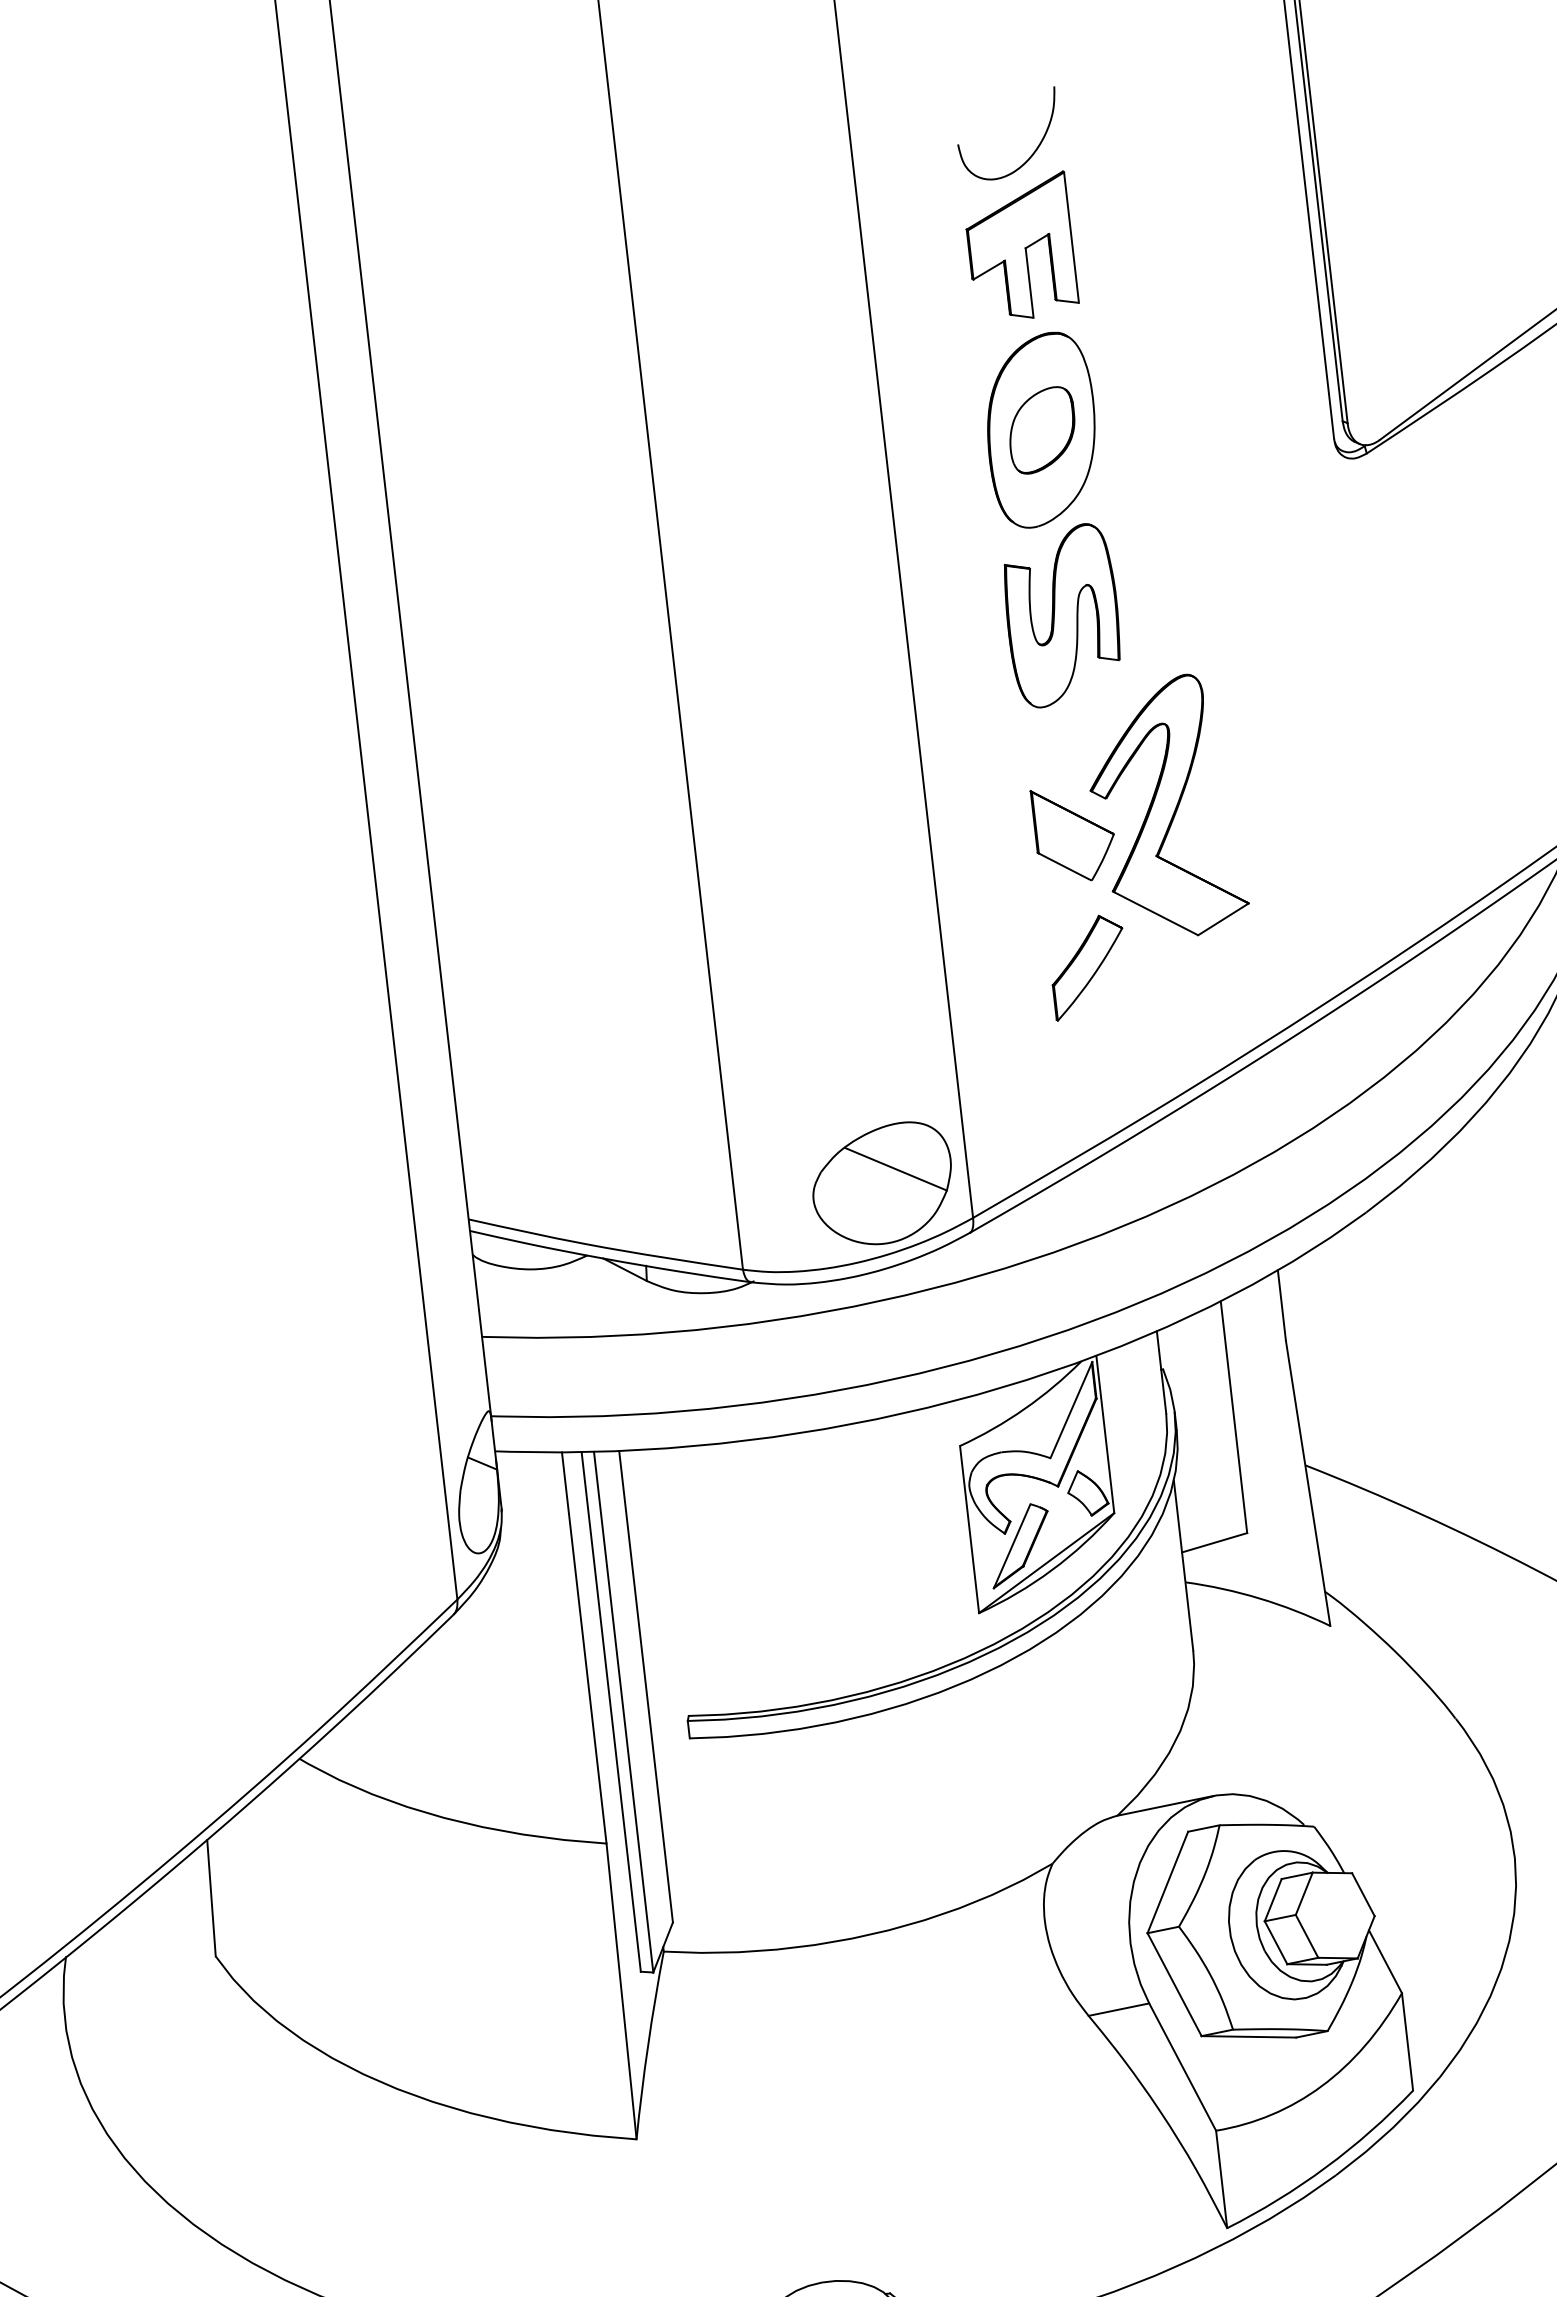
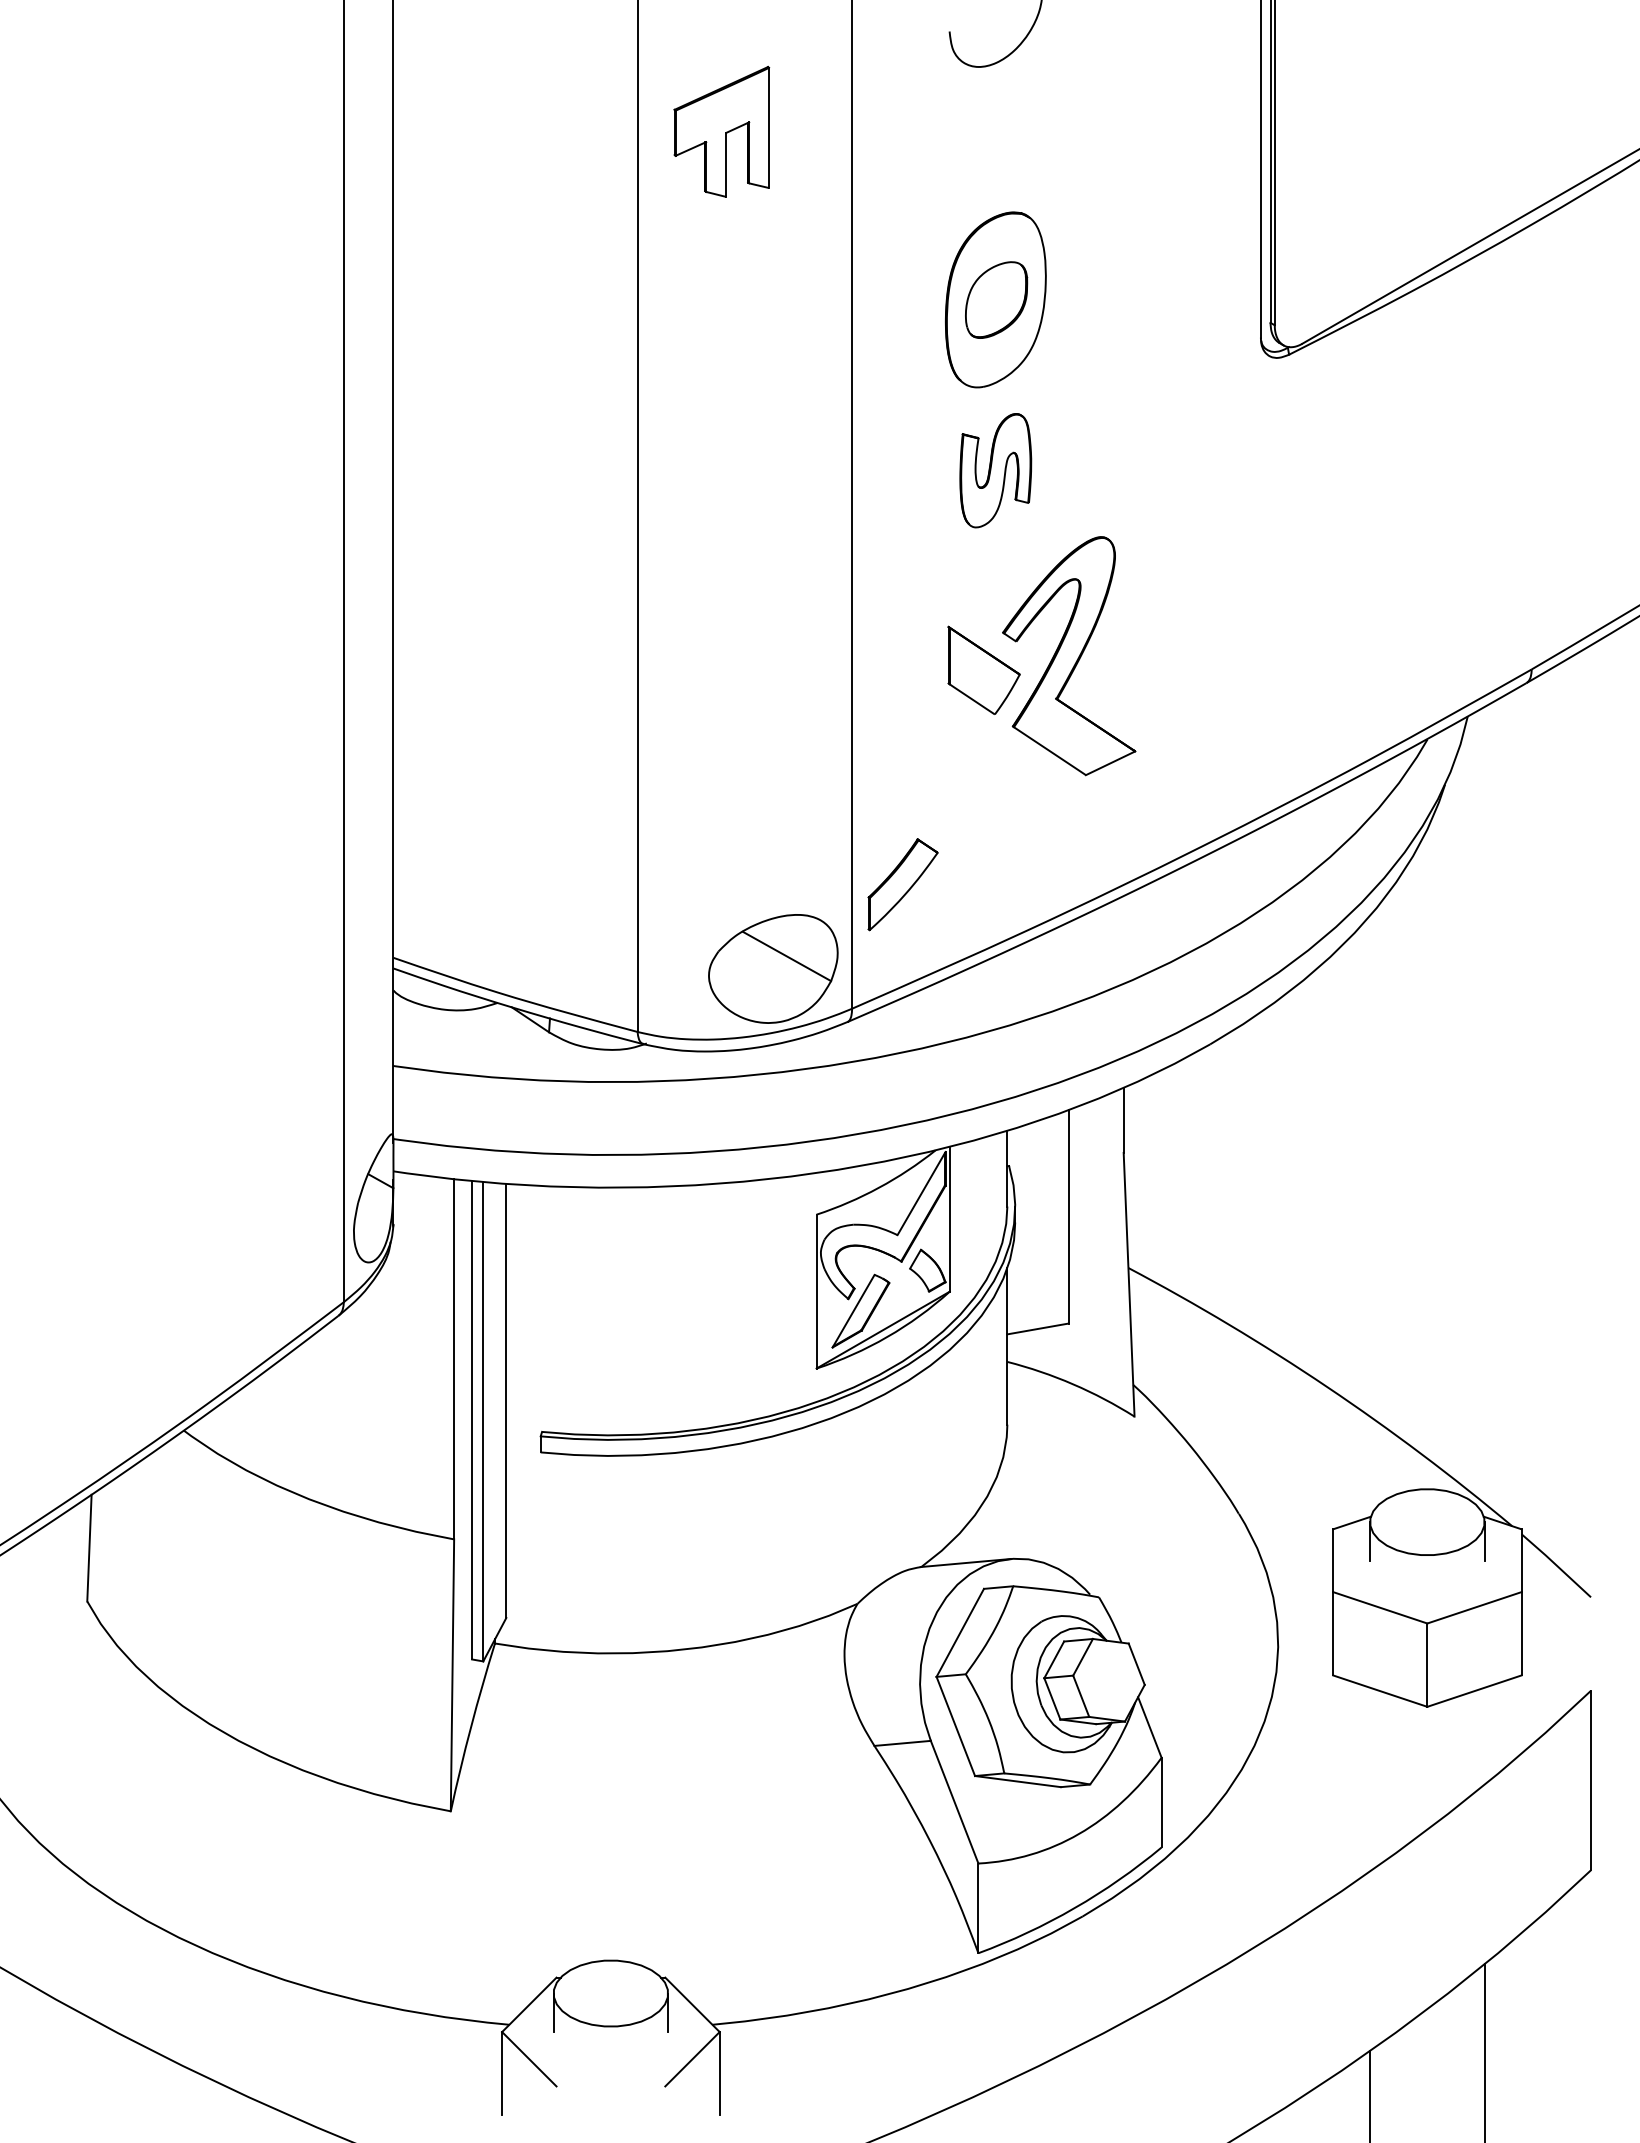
part: (1020, 247) -> (721, 131), moved
part: (1062, 615) -> (995, 470), size x0.7
part: (1087, 966) -> (902, 884), moved

